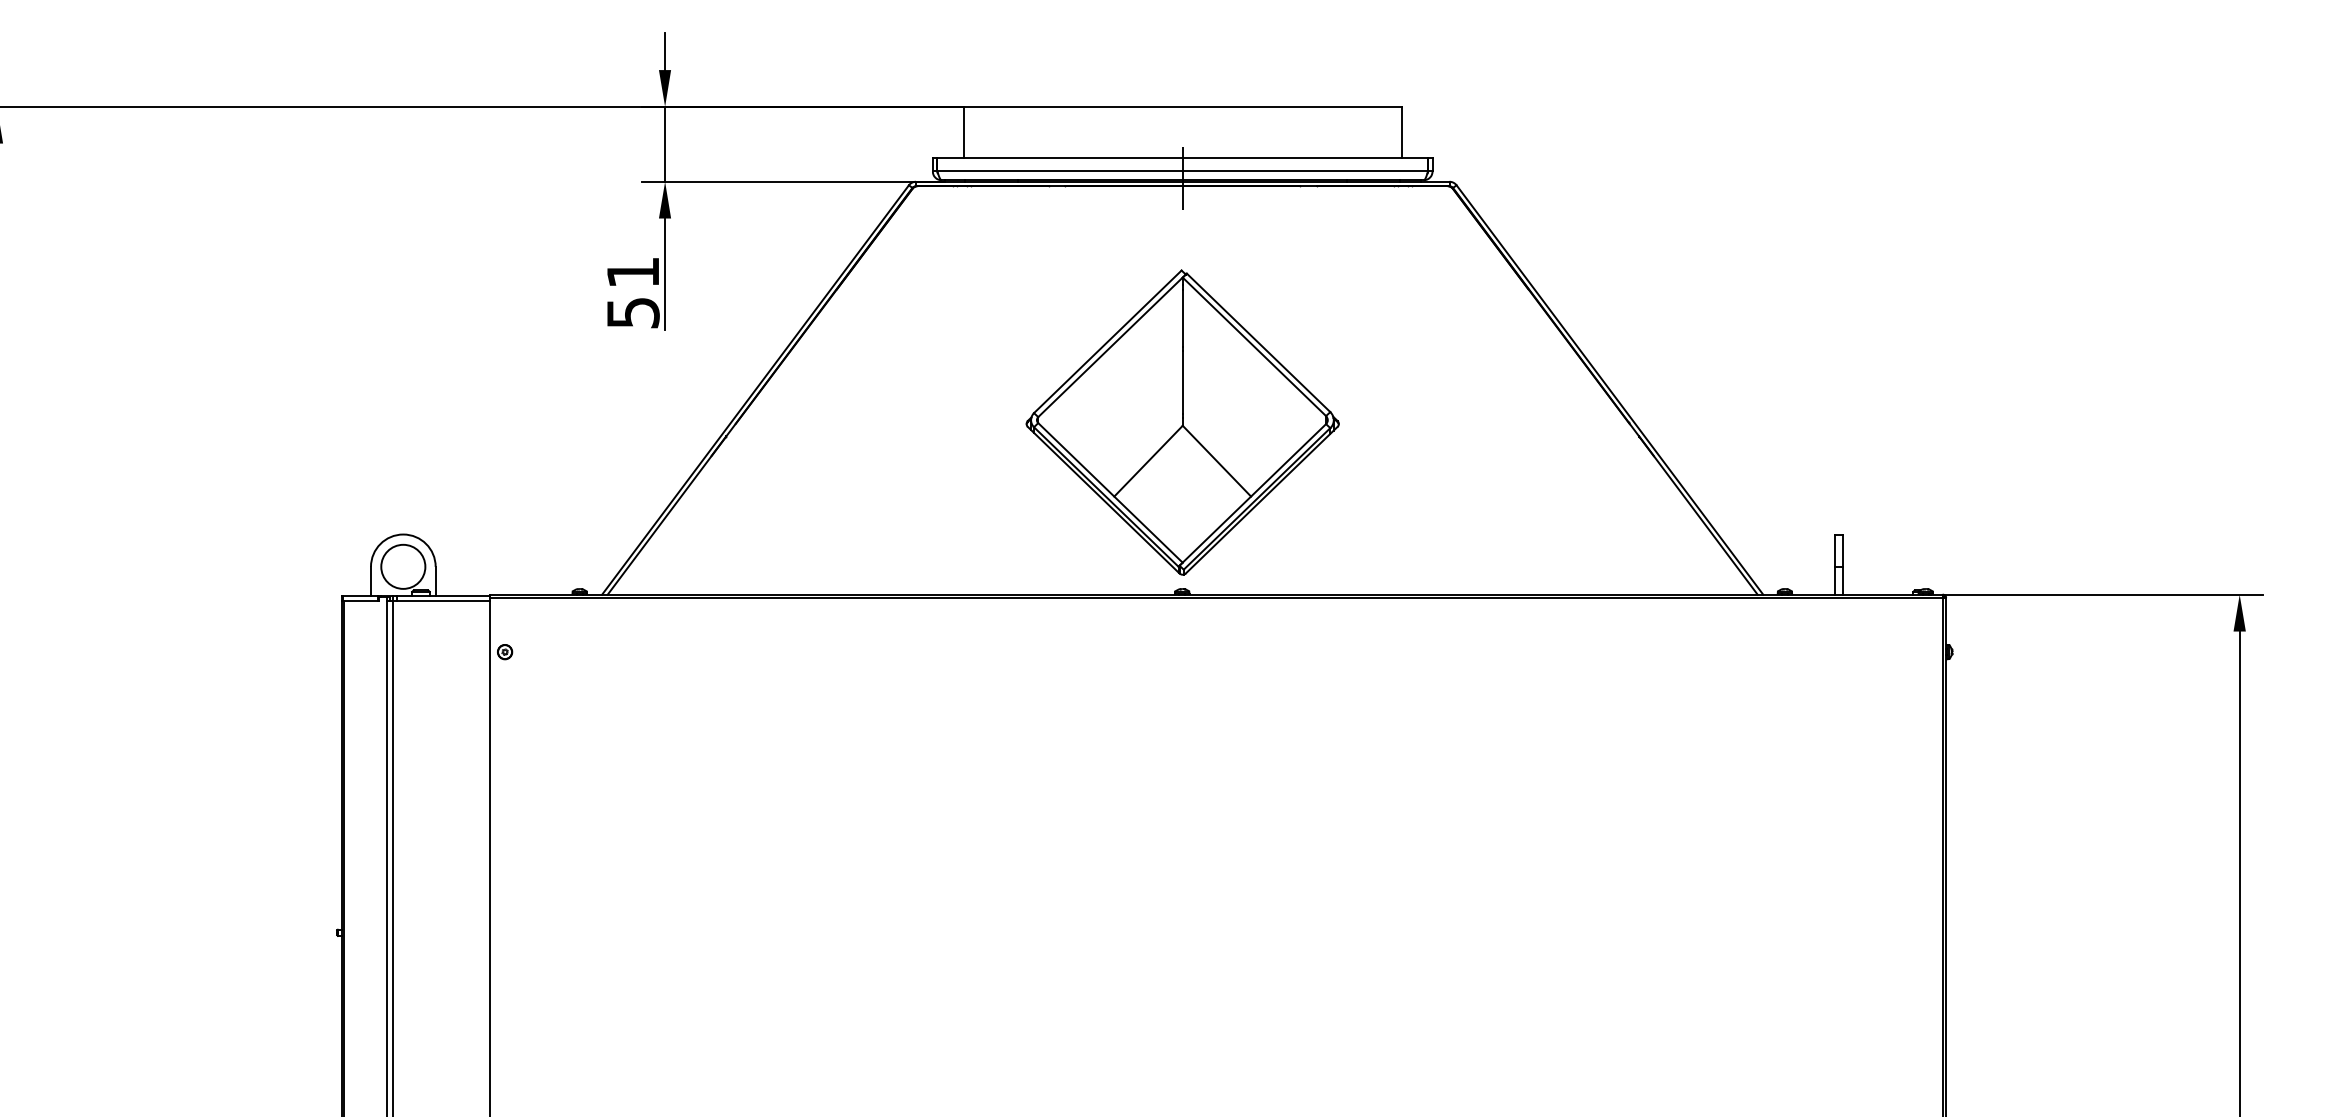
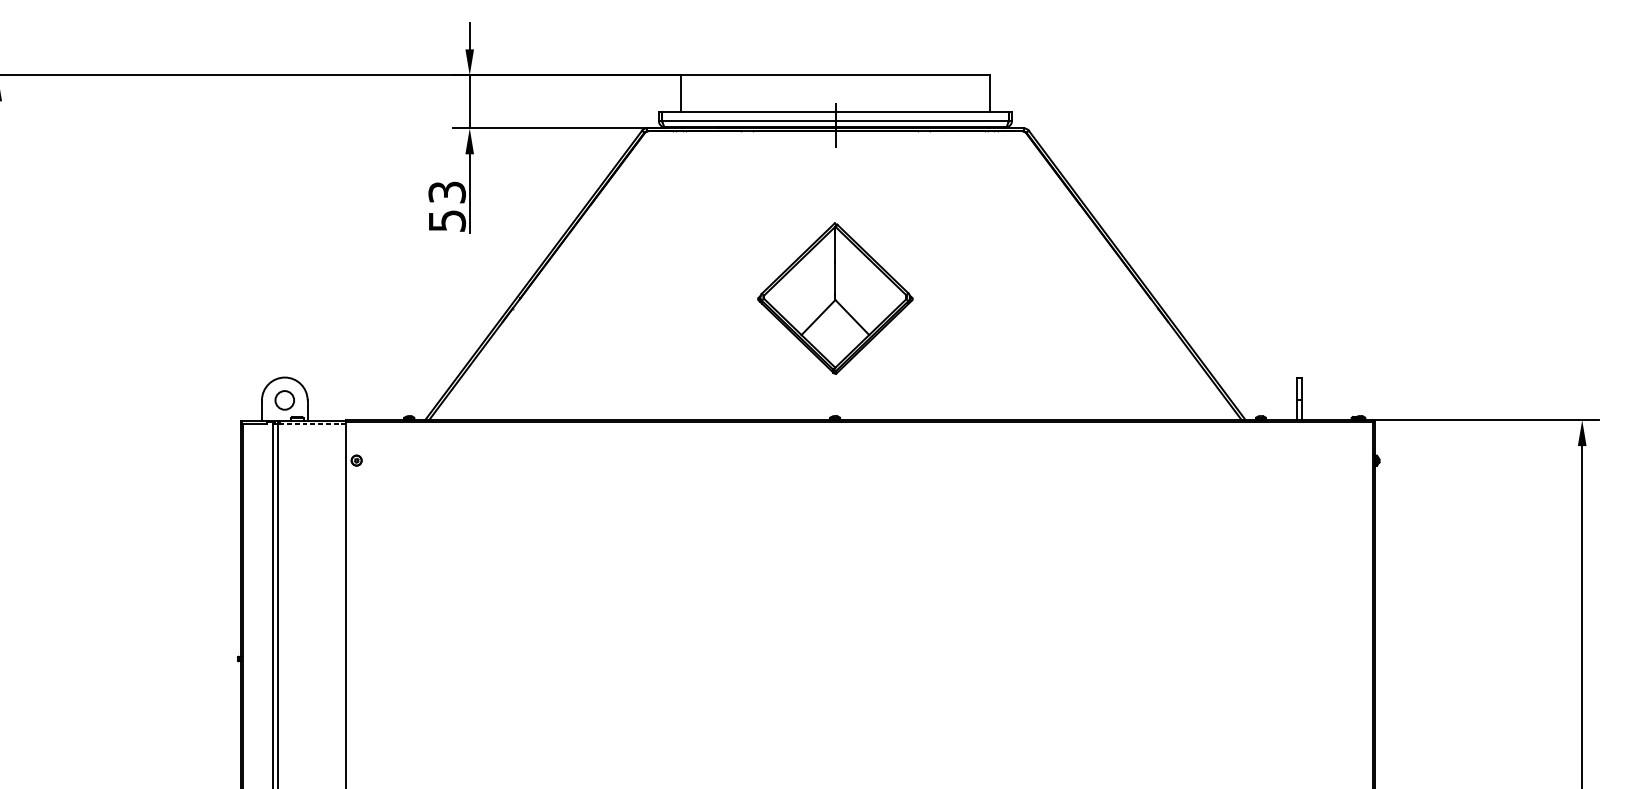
text: (632, 272) -> (446, 192), 51 -> 53
part: (1182, 422) -> (835, 298), size x0.7
circle: (403, 566) -> (284, 400), size x0.6
line: (441, 600) -> (311, 424), solid -> dashed

